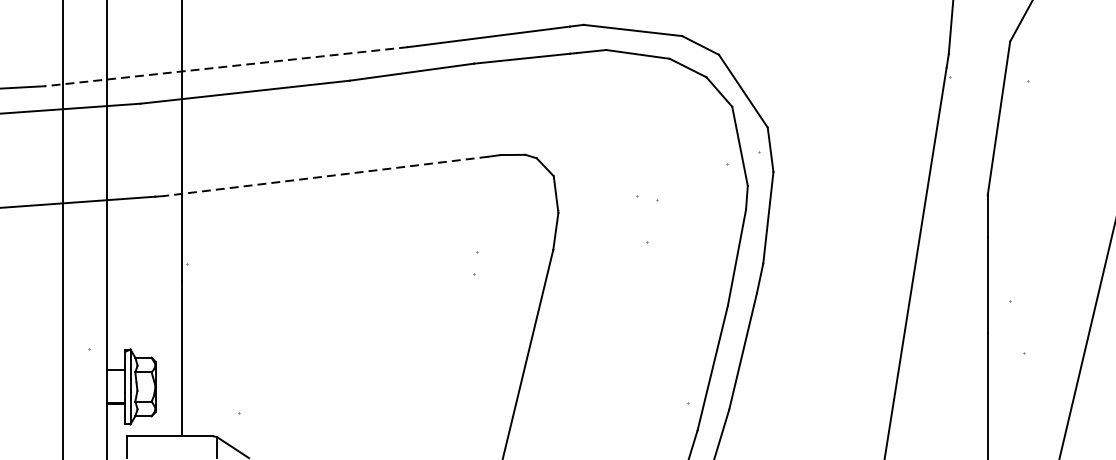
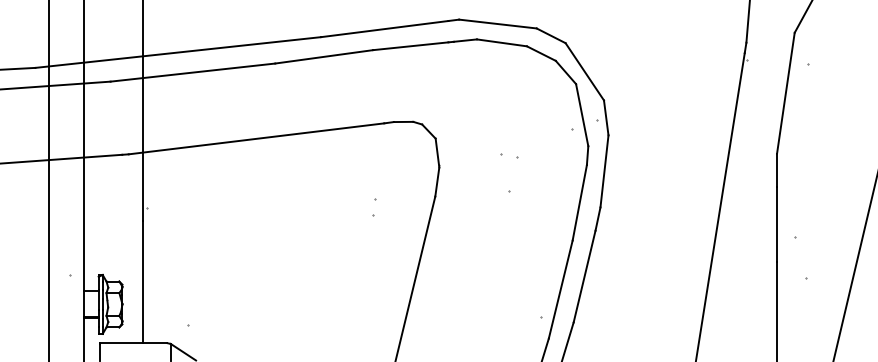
line: (226, 66) -> (178, 52), dashed -> solid
line: (326, 175) -> (256, 138), dashed -> solid

